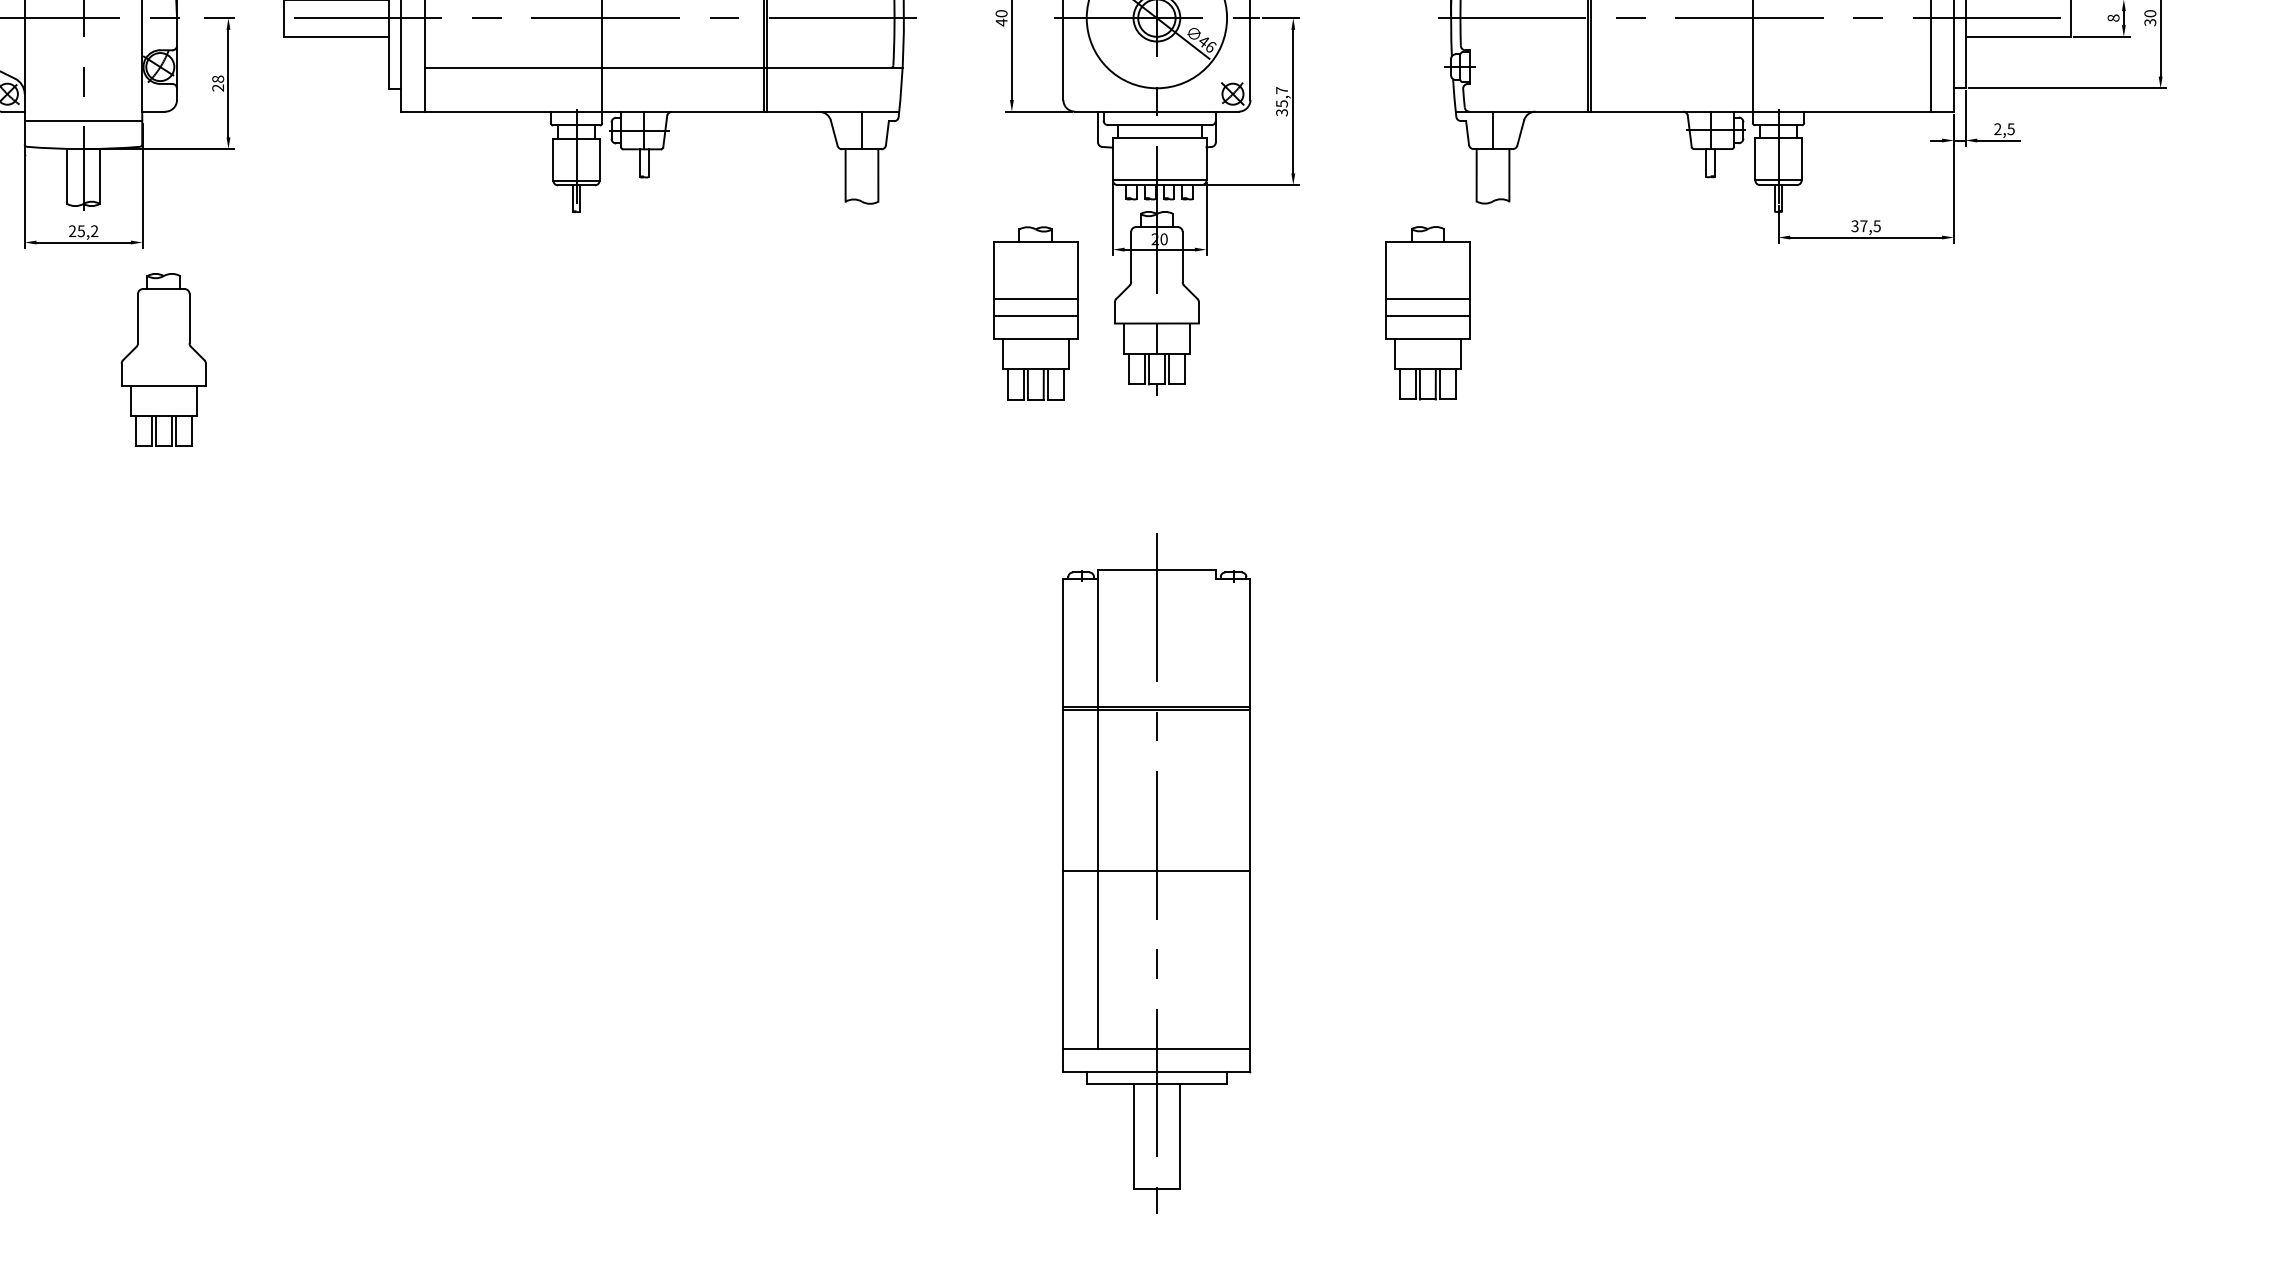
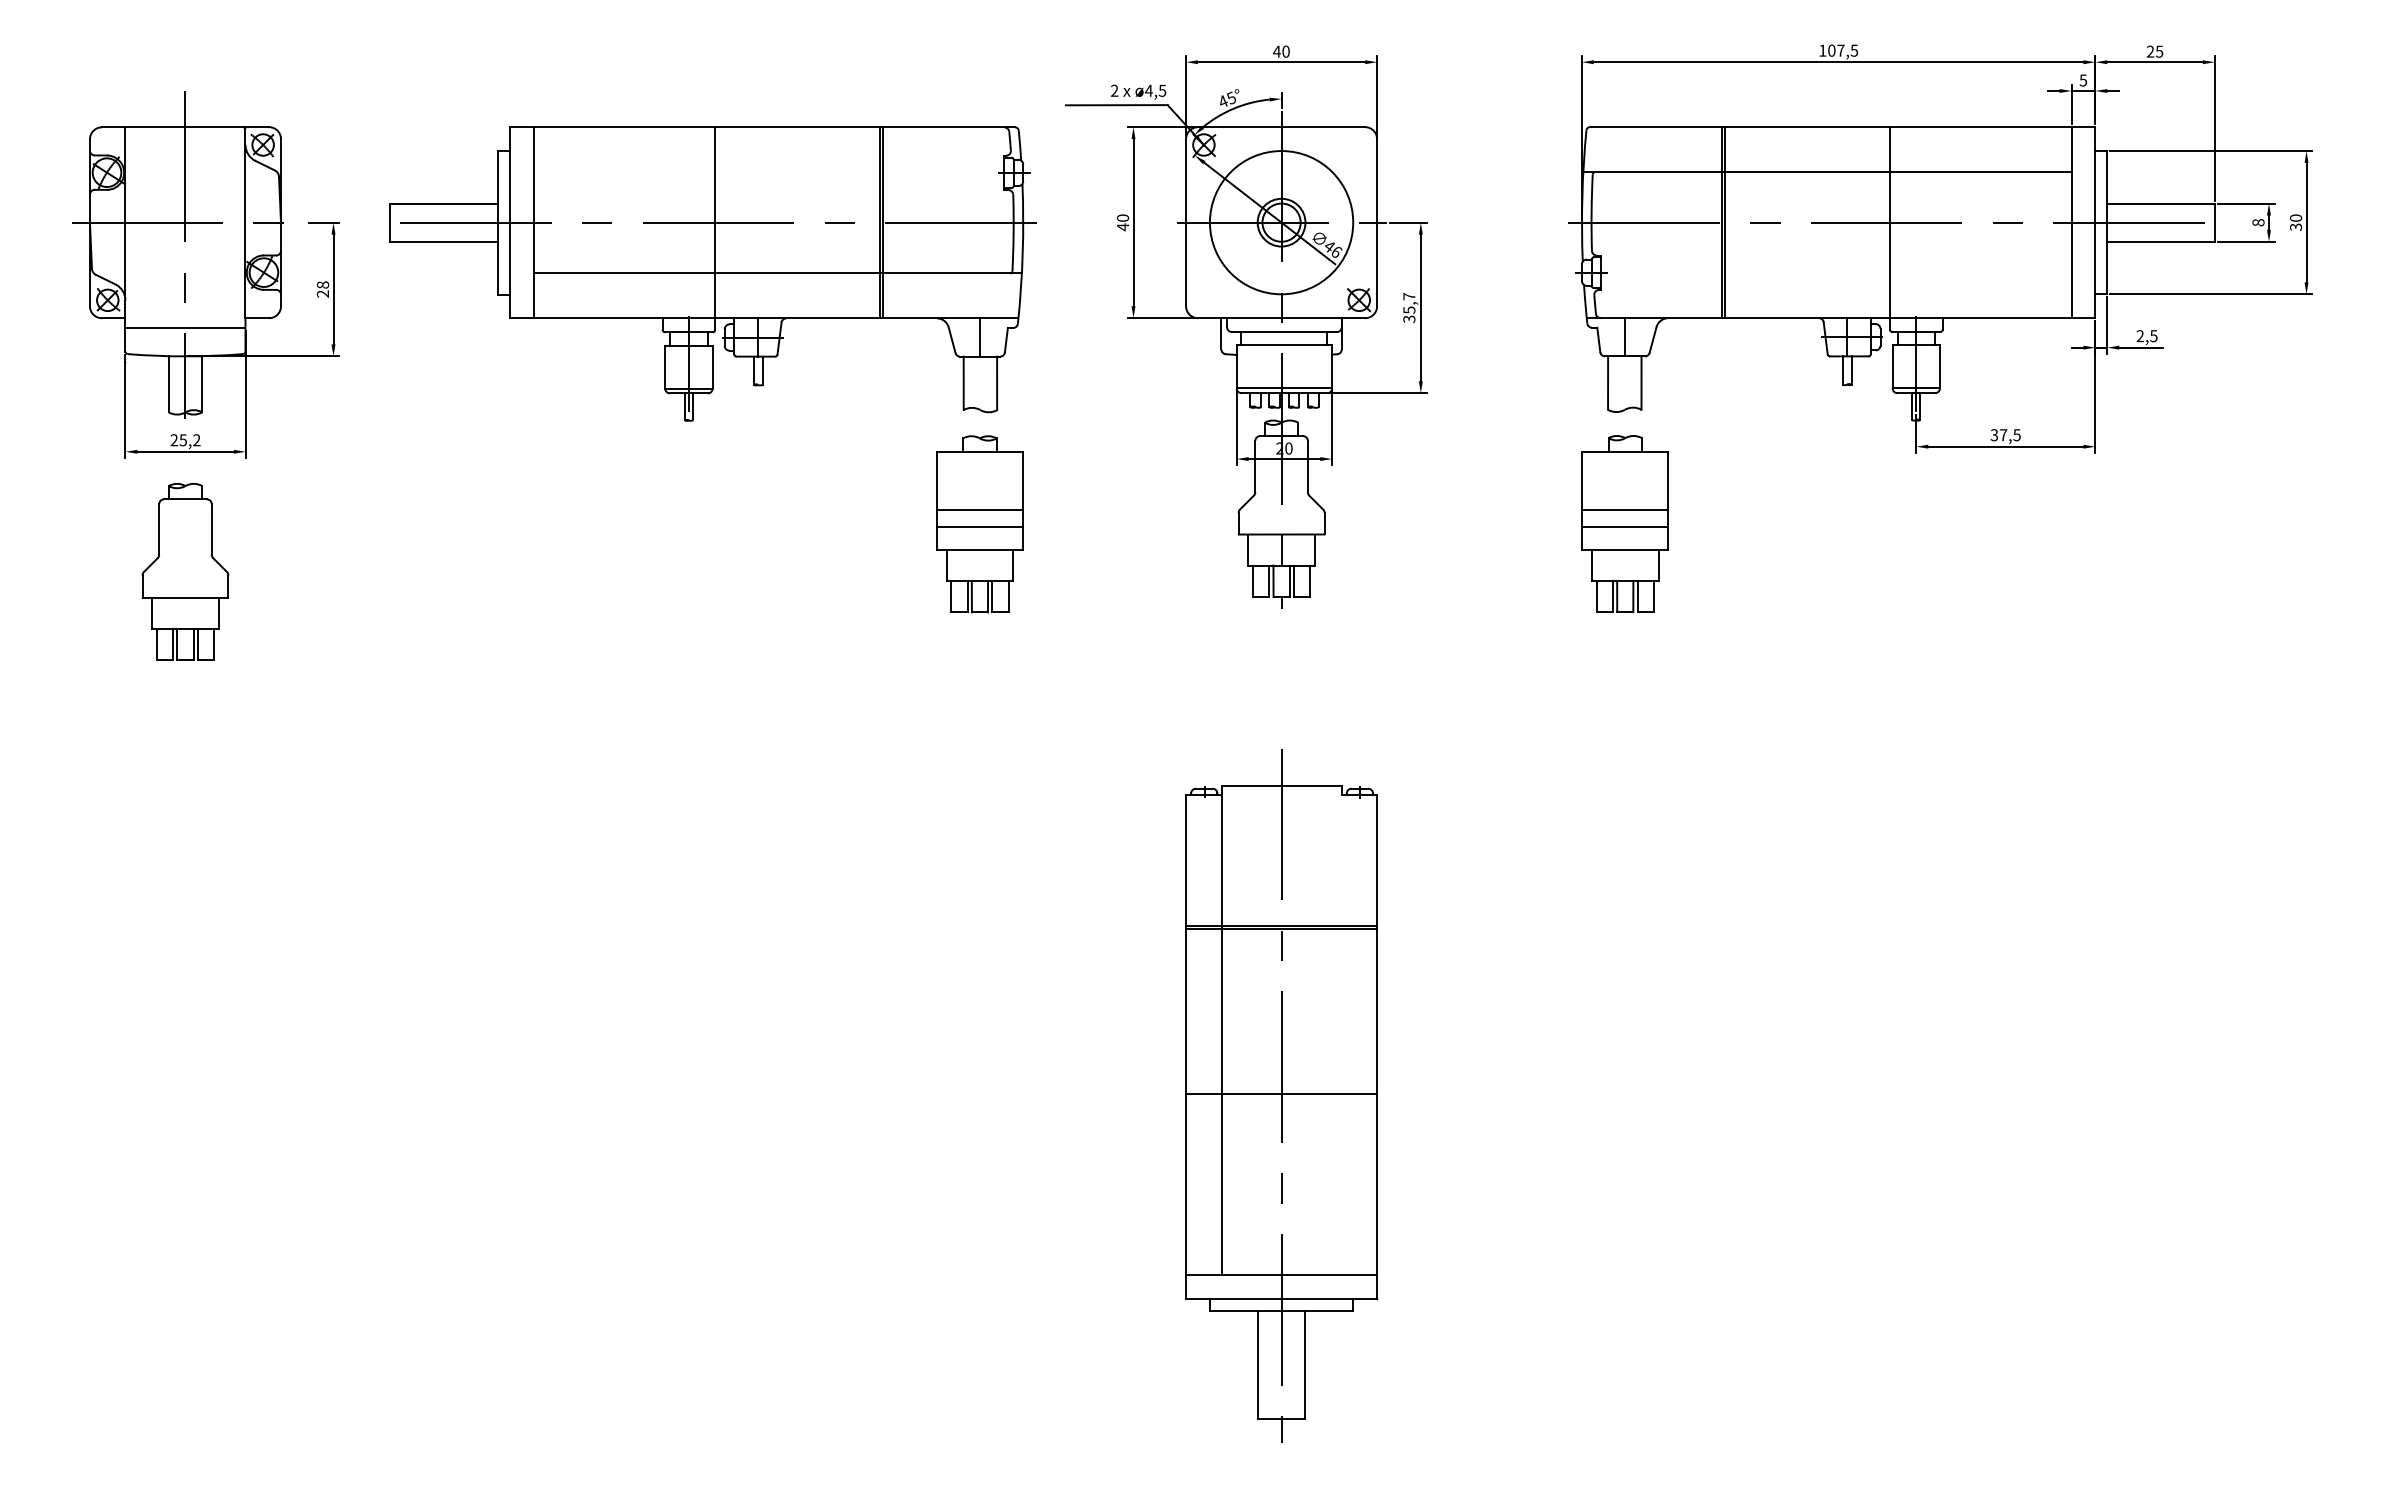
part: (1427, 312) -> (1624, 523), moved
part: (1035, 313) -> (979, 524), moved
part: (163, 359) -> (185, 571), moved

